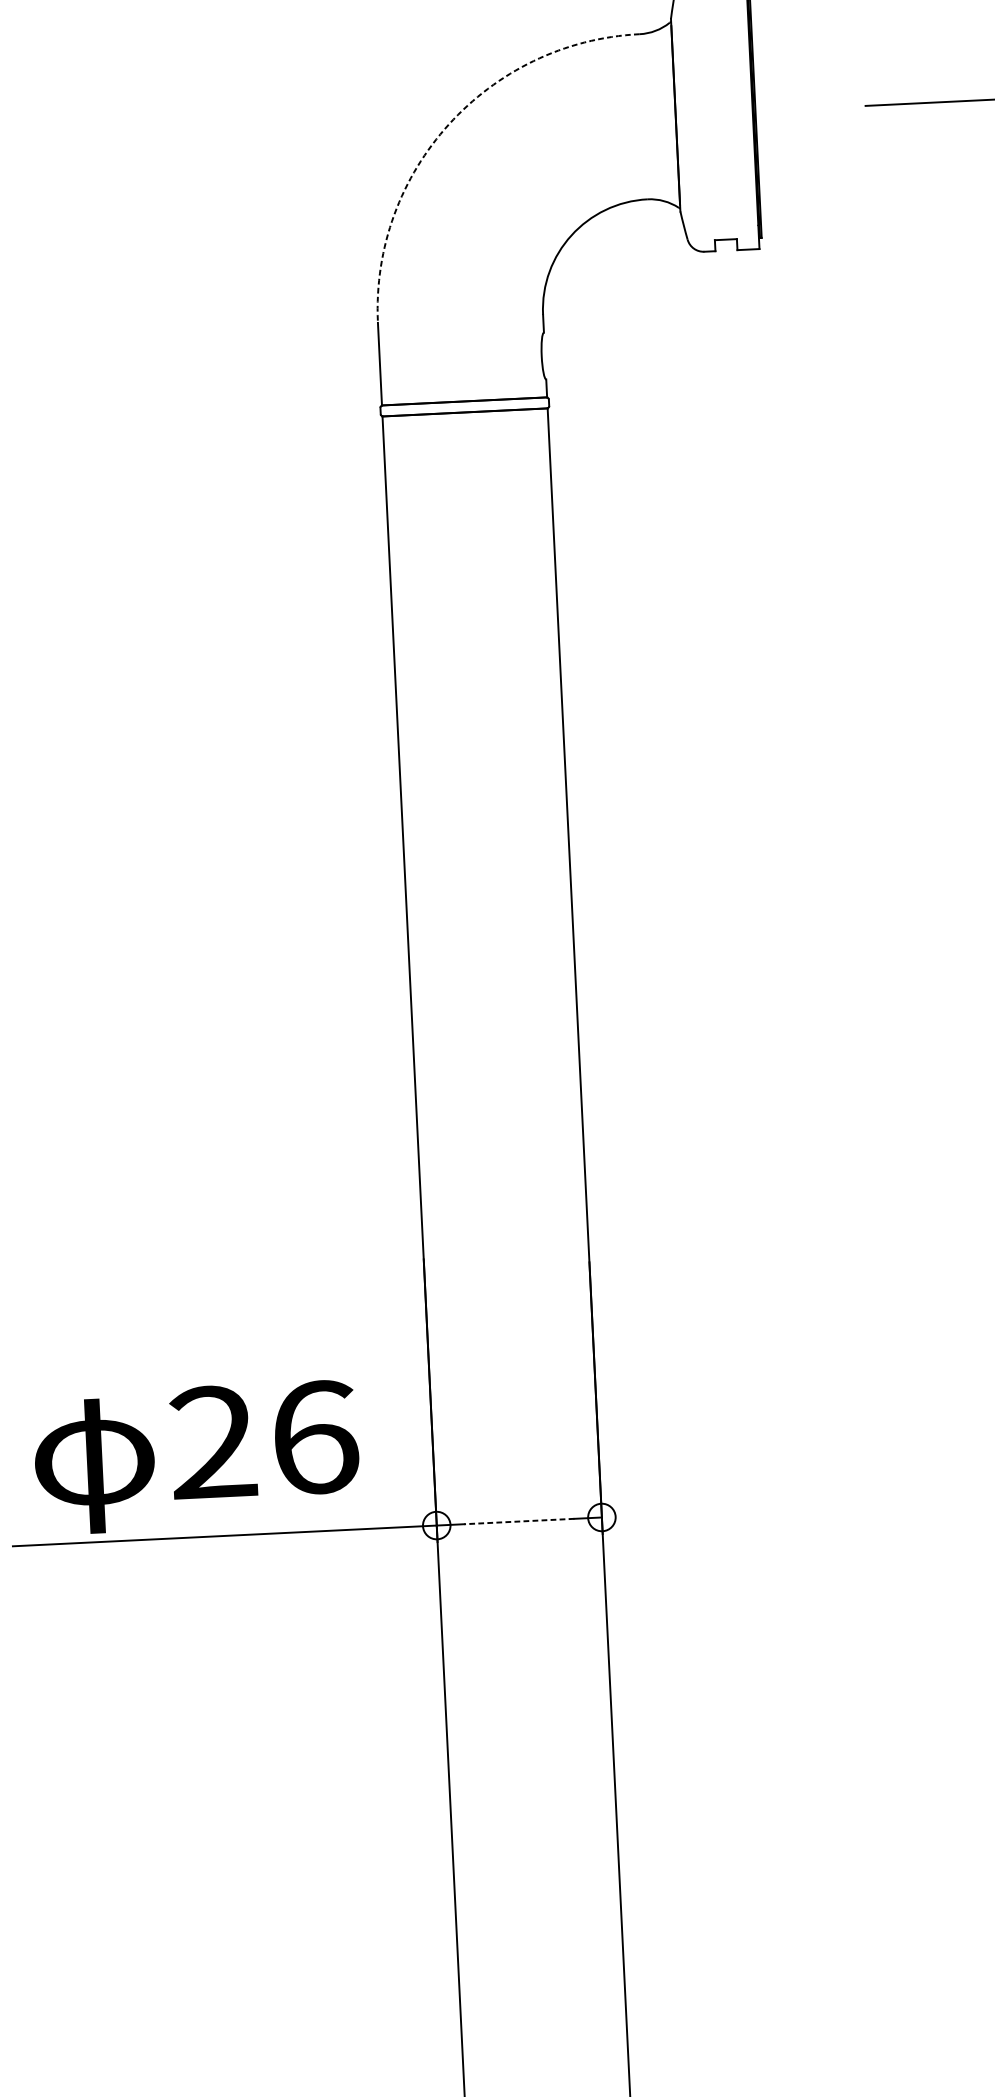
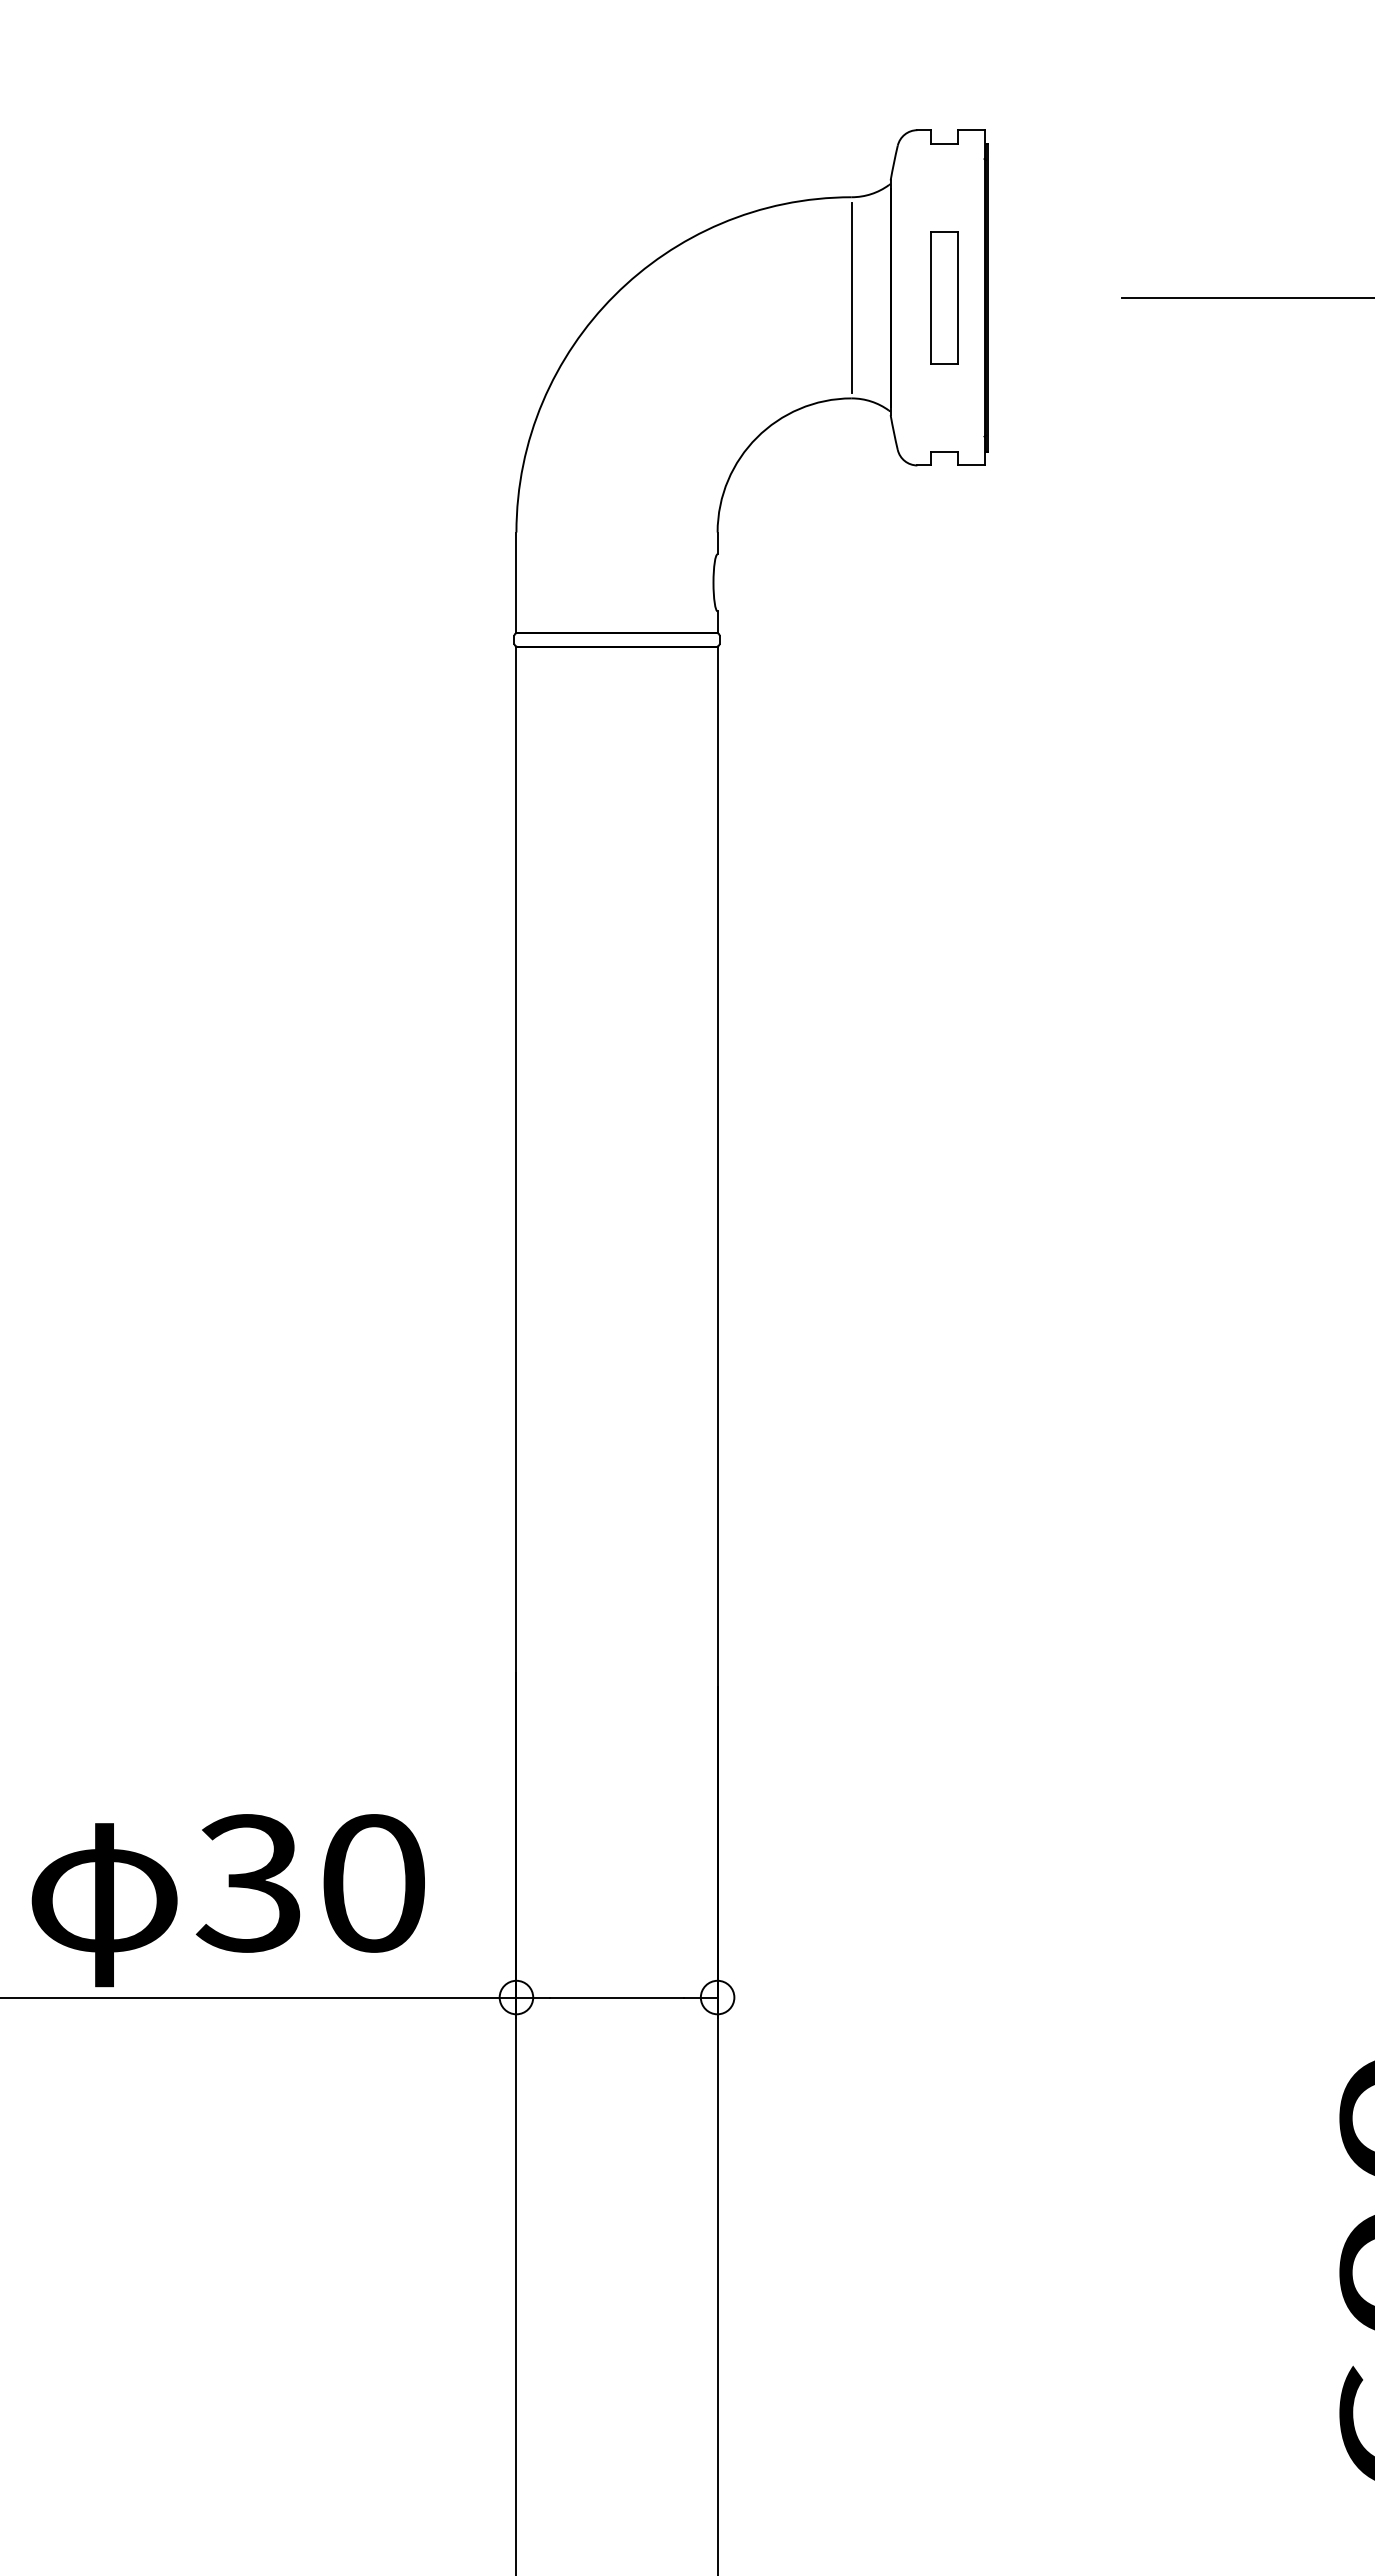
part: (719, 112) -> (944, 297), added
line: (643, 117) -> (851, 298), added
arc: (448, 124) -> (614, 295), dashed -> solid
text: (263, 1440) -> (310, 1883), 26 -> 30
line: (518, 1521) -> (616, 1997), dashed -> solid

